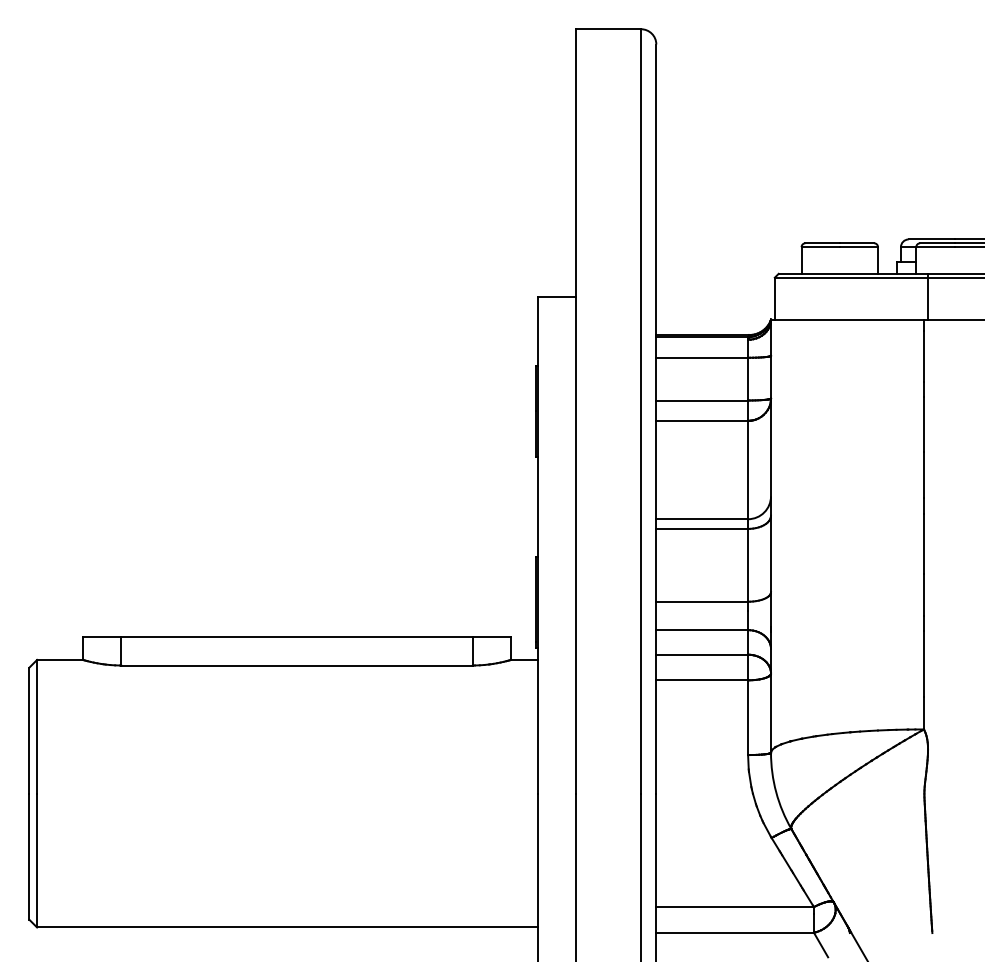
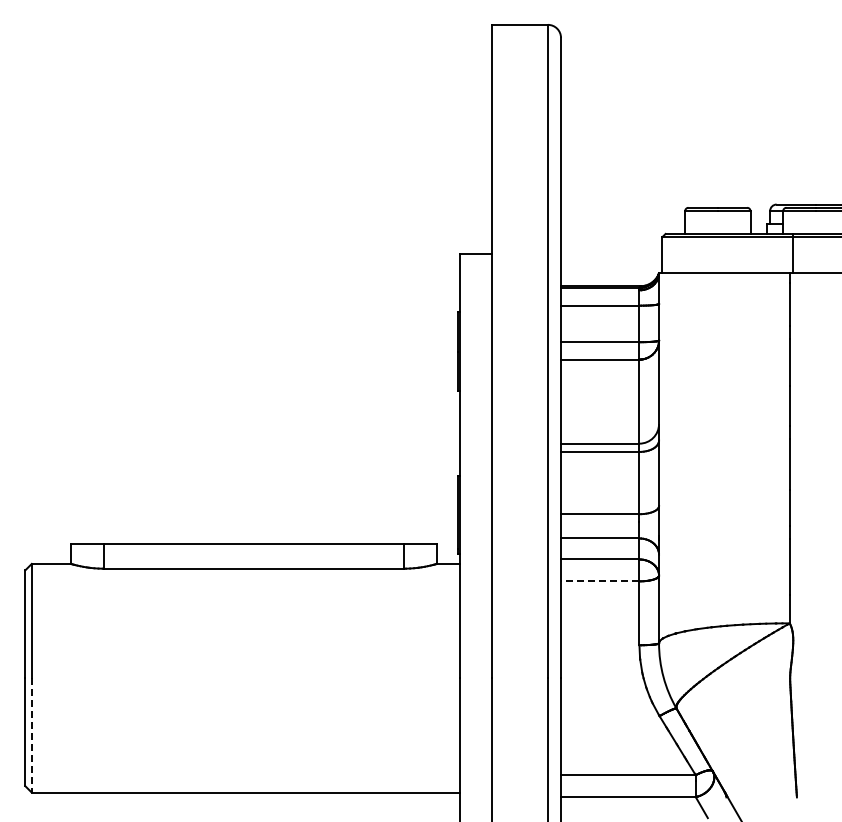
line: (701, 680) -> (599, 581), solid -> dashed
line: (36, 860) -> (31, 735), solid -> dashed

